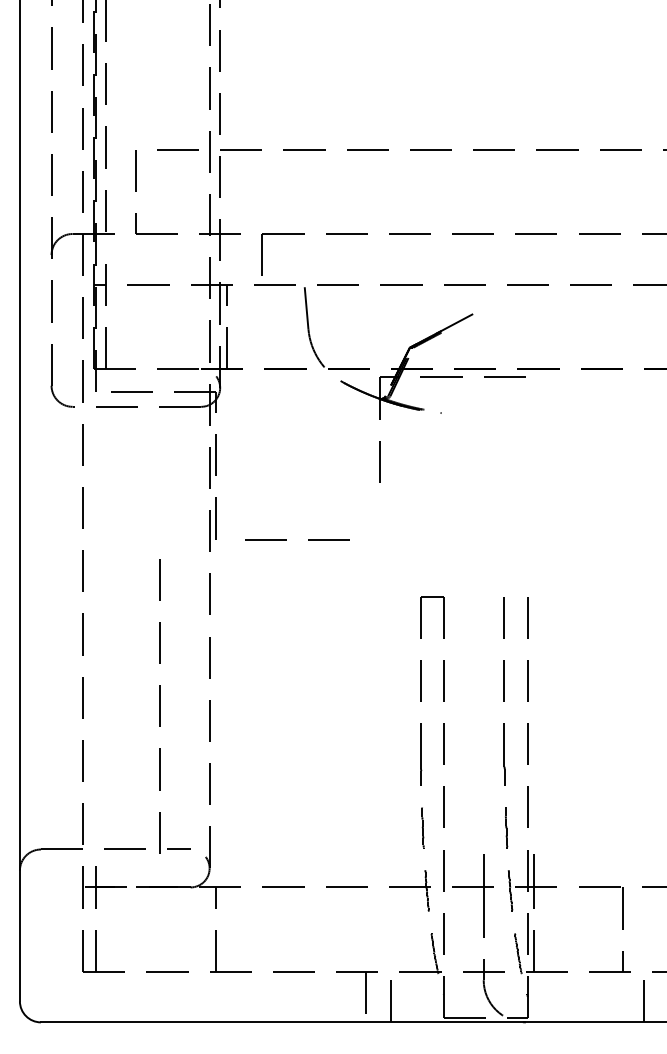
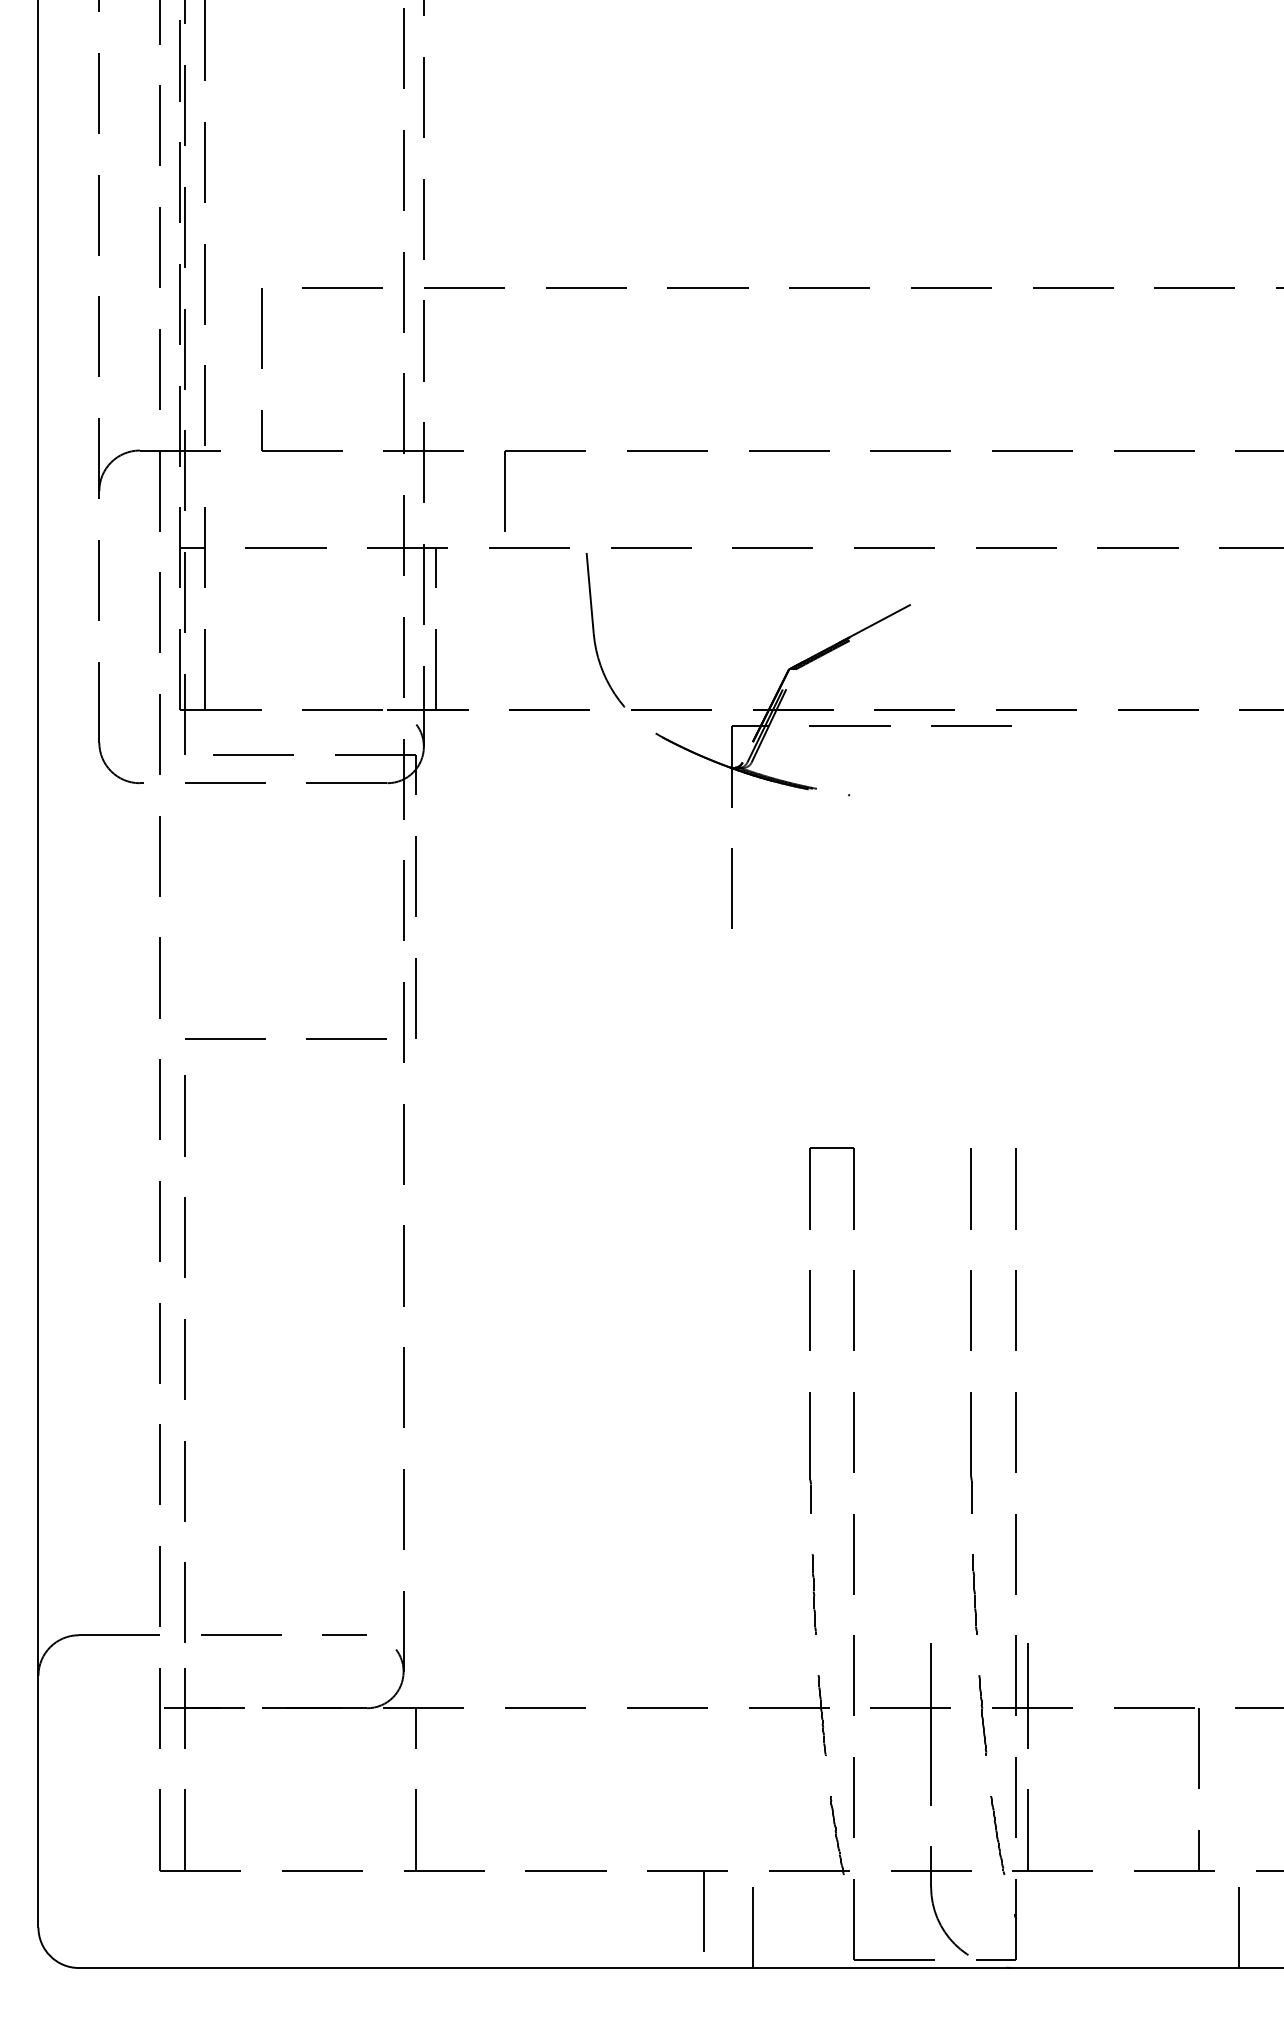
line: (286, 539) -> (264, 1038), moved
line: (159, 706) -> (183, 1360), moved

